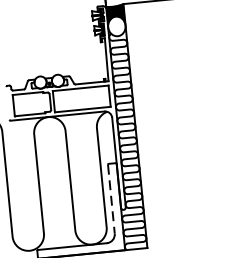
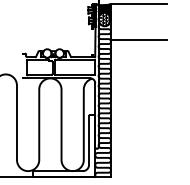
hatch: (116, 26) -> (104, 19), added
line: (167, 50) -> (138, 39), added
line: (112, 200) -> (89, 141), dashed -> solid

